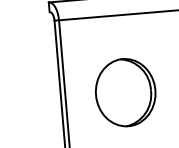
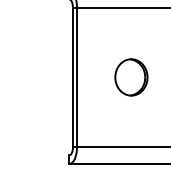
part: (125, 92) -> (131, 77), size x0.6

